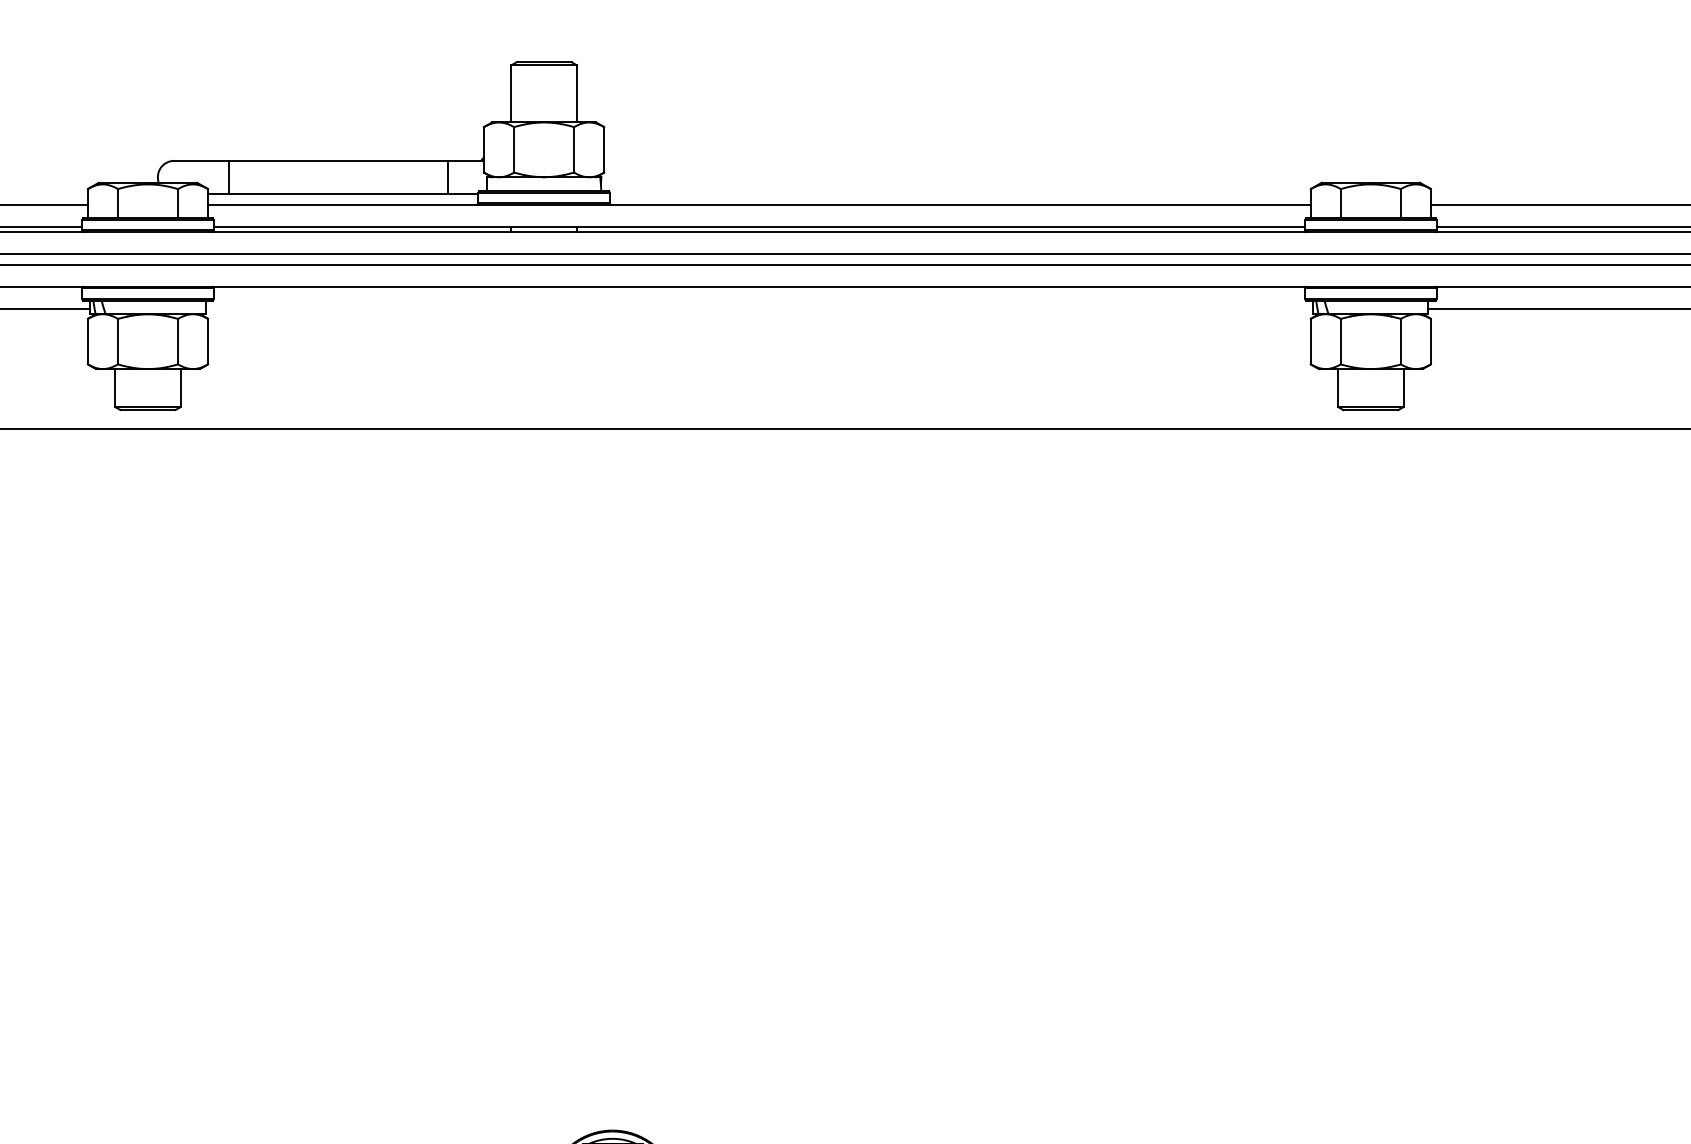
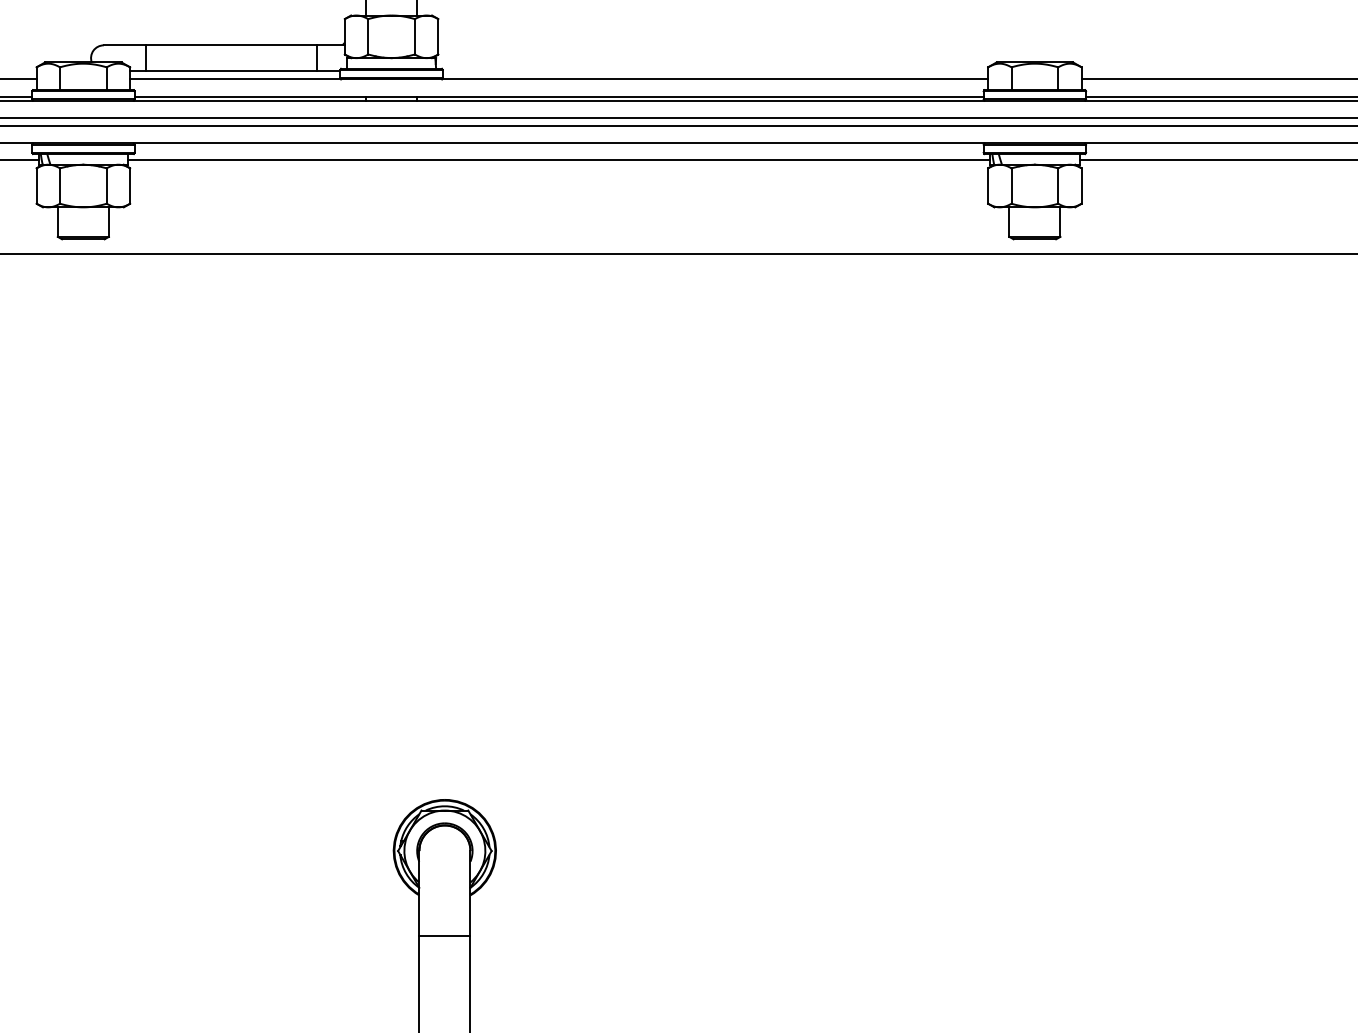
line: (759, 308) -> (559, 160), added

